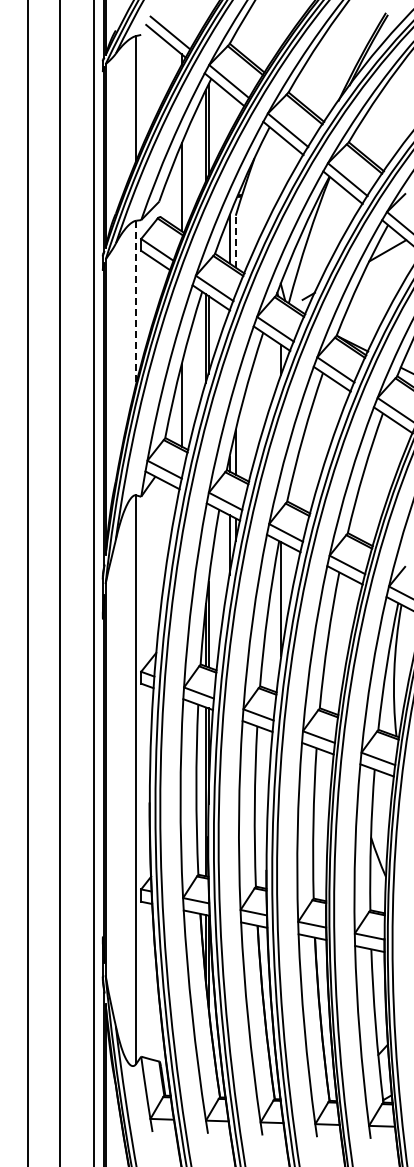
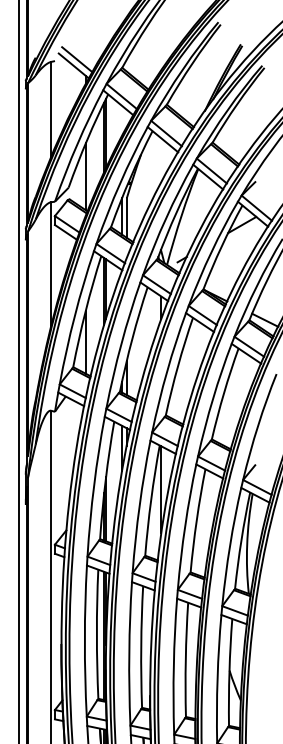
line: (235, 241) -> (126, 217), dashed -> solid
line: (136, 302) -> (51, 264), dashed -> solid

